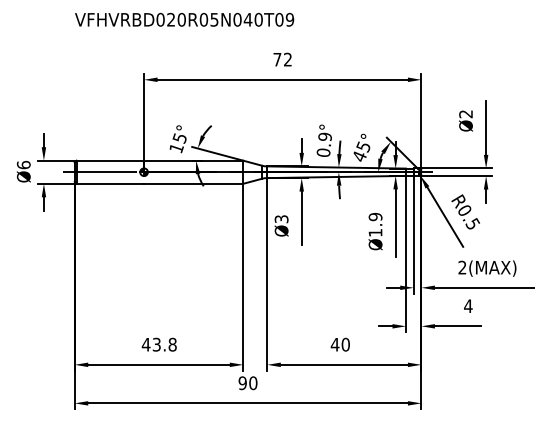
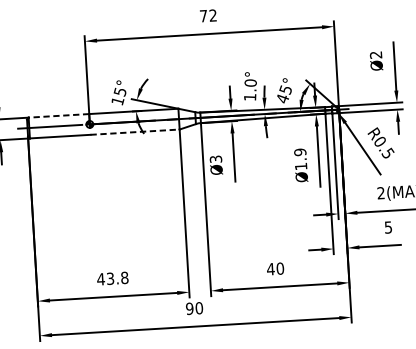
text: (324, 144) -> (250, 89), 0.9° -> 1.0°
line: (110, 160) -> (59, 115), solid -> dashed
line: (193, 183) -> (134, 131), solid -> dashed
text: (468, 306) -> (388, 227), 4 -> 5

